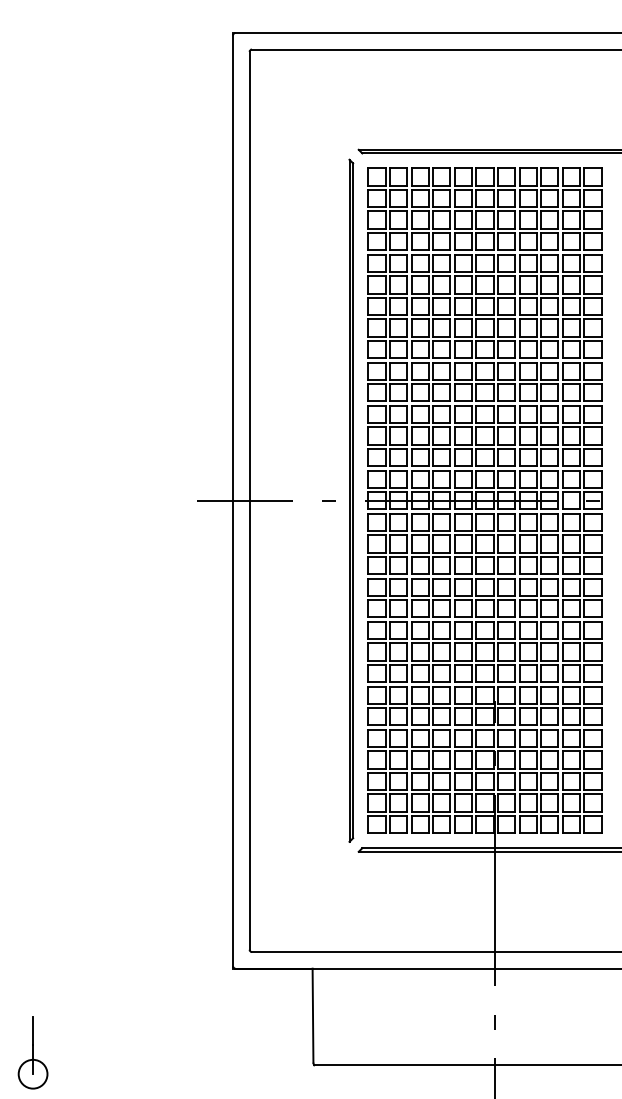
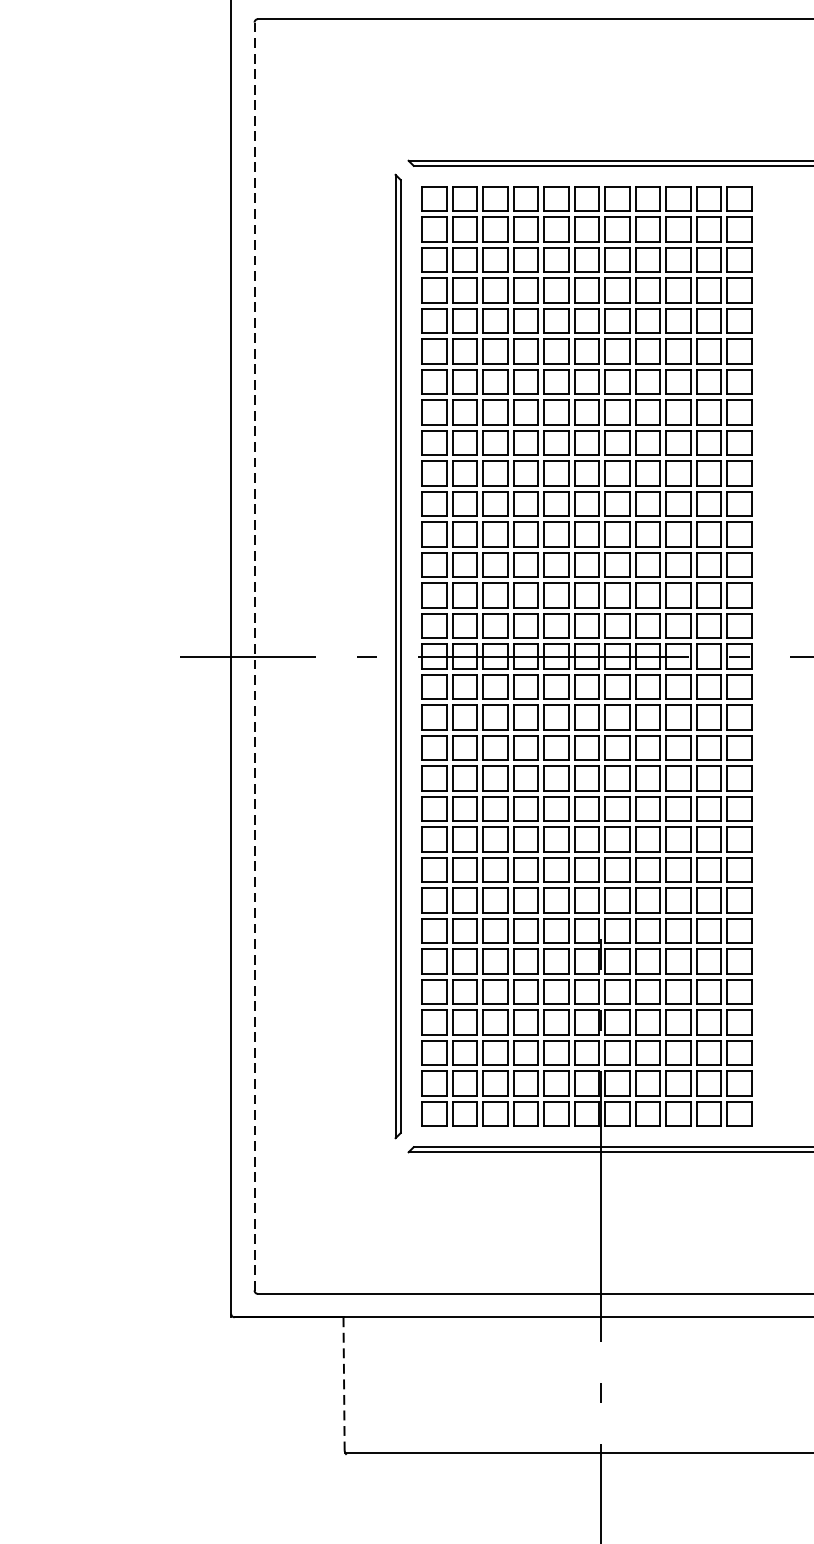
line: (249, 500) -> (254, 656), solid -> dashed
line: (313, 1016) -> (344, 1384), solid -> dashed

